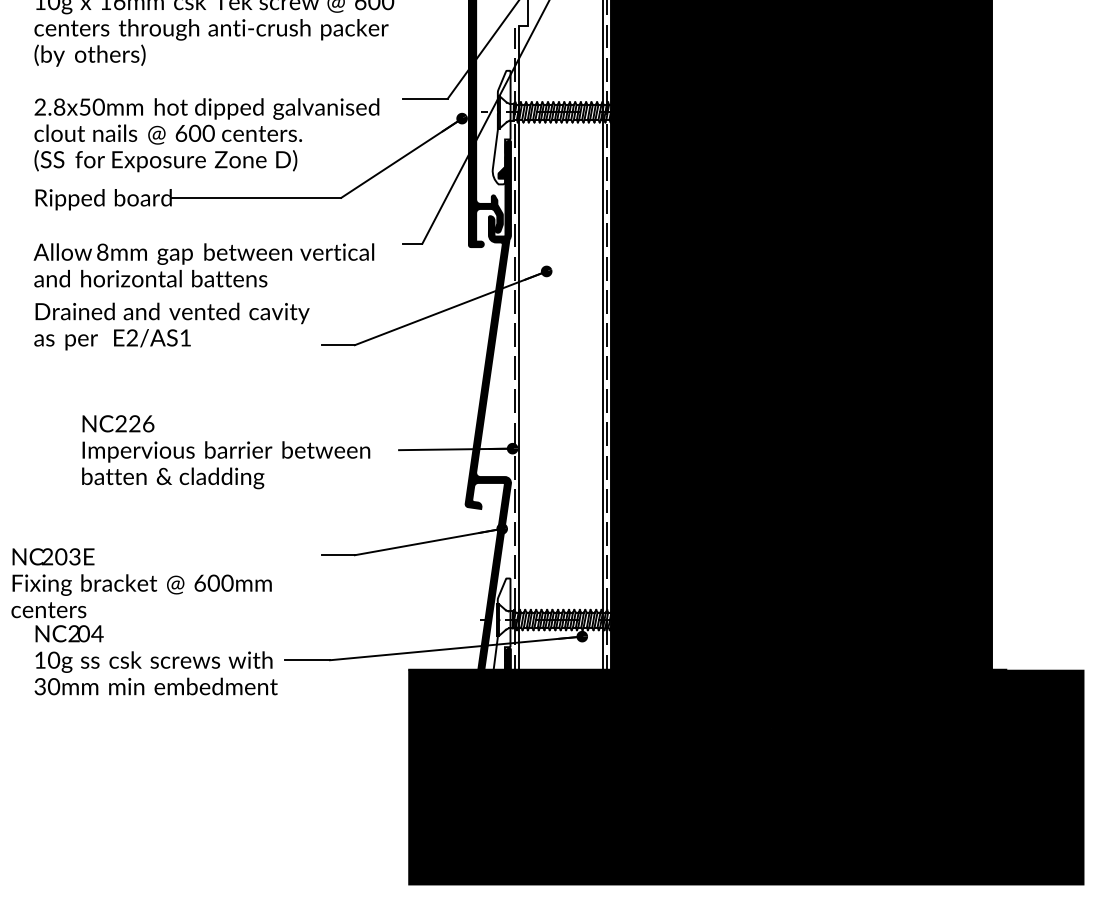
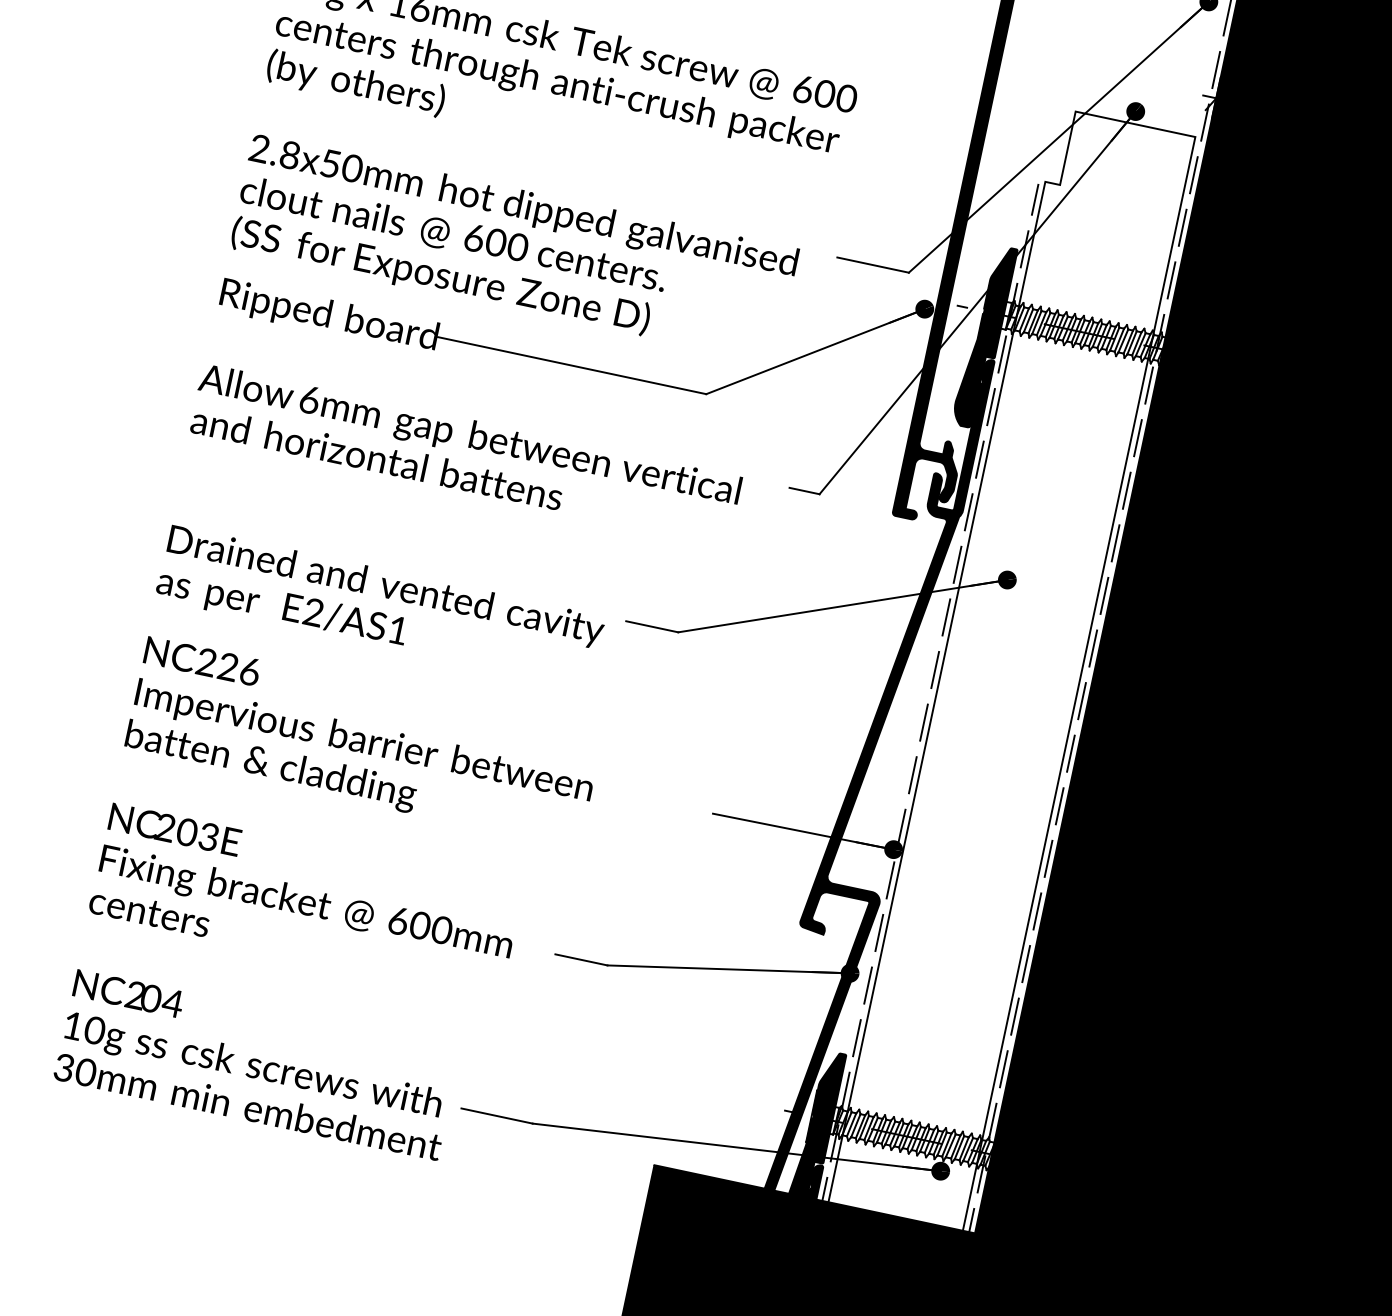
fill: (501, 127) -> (984, 336), added
text: (102, 251) -> (309, 398), 8mm -> 6mm
text: (171, 326) -> (379, 607), moved
text: (226, 452) -> (363, 743), moved
text: (141, 583) -> (305, 901), moved
fill: (501, 635) -> (812, 1142), added

